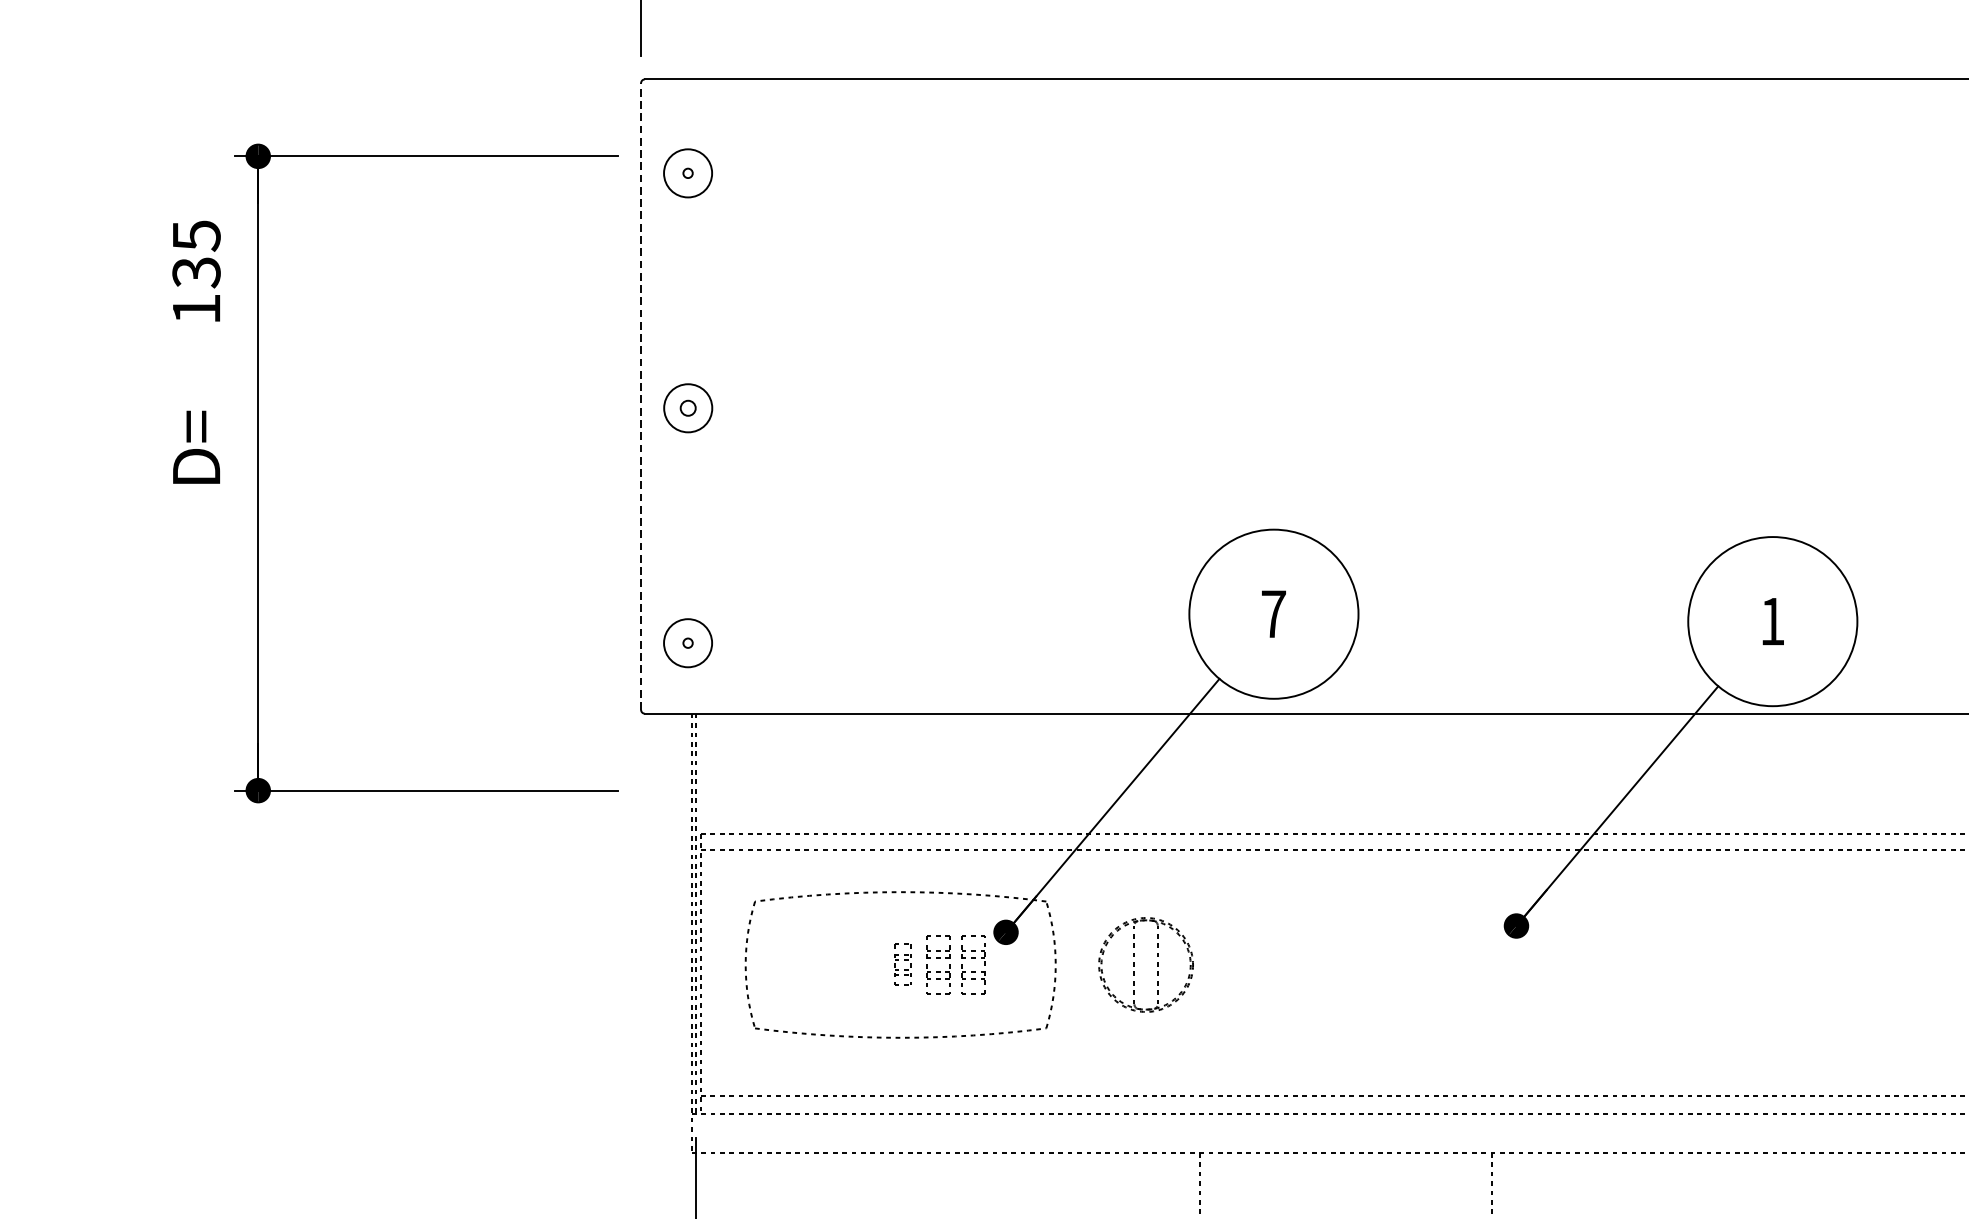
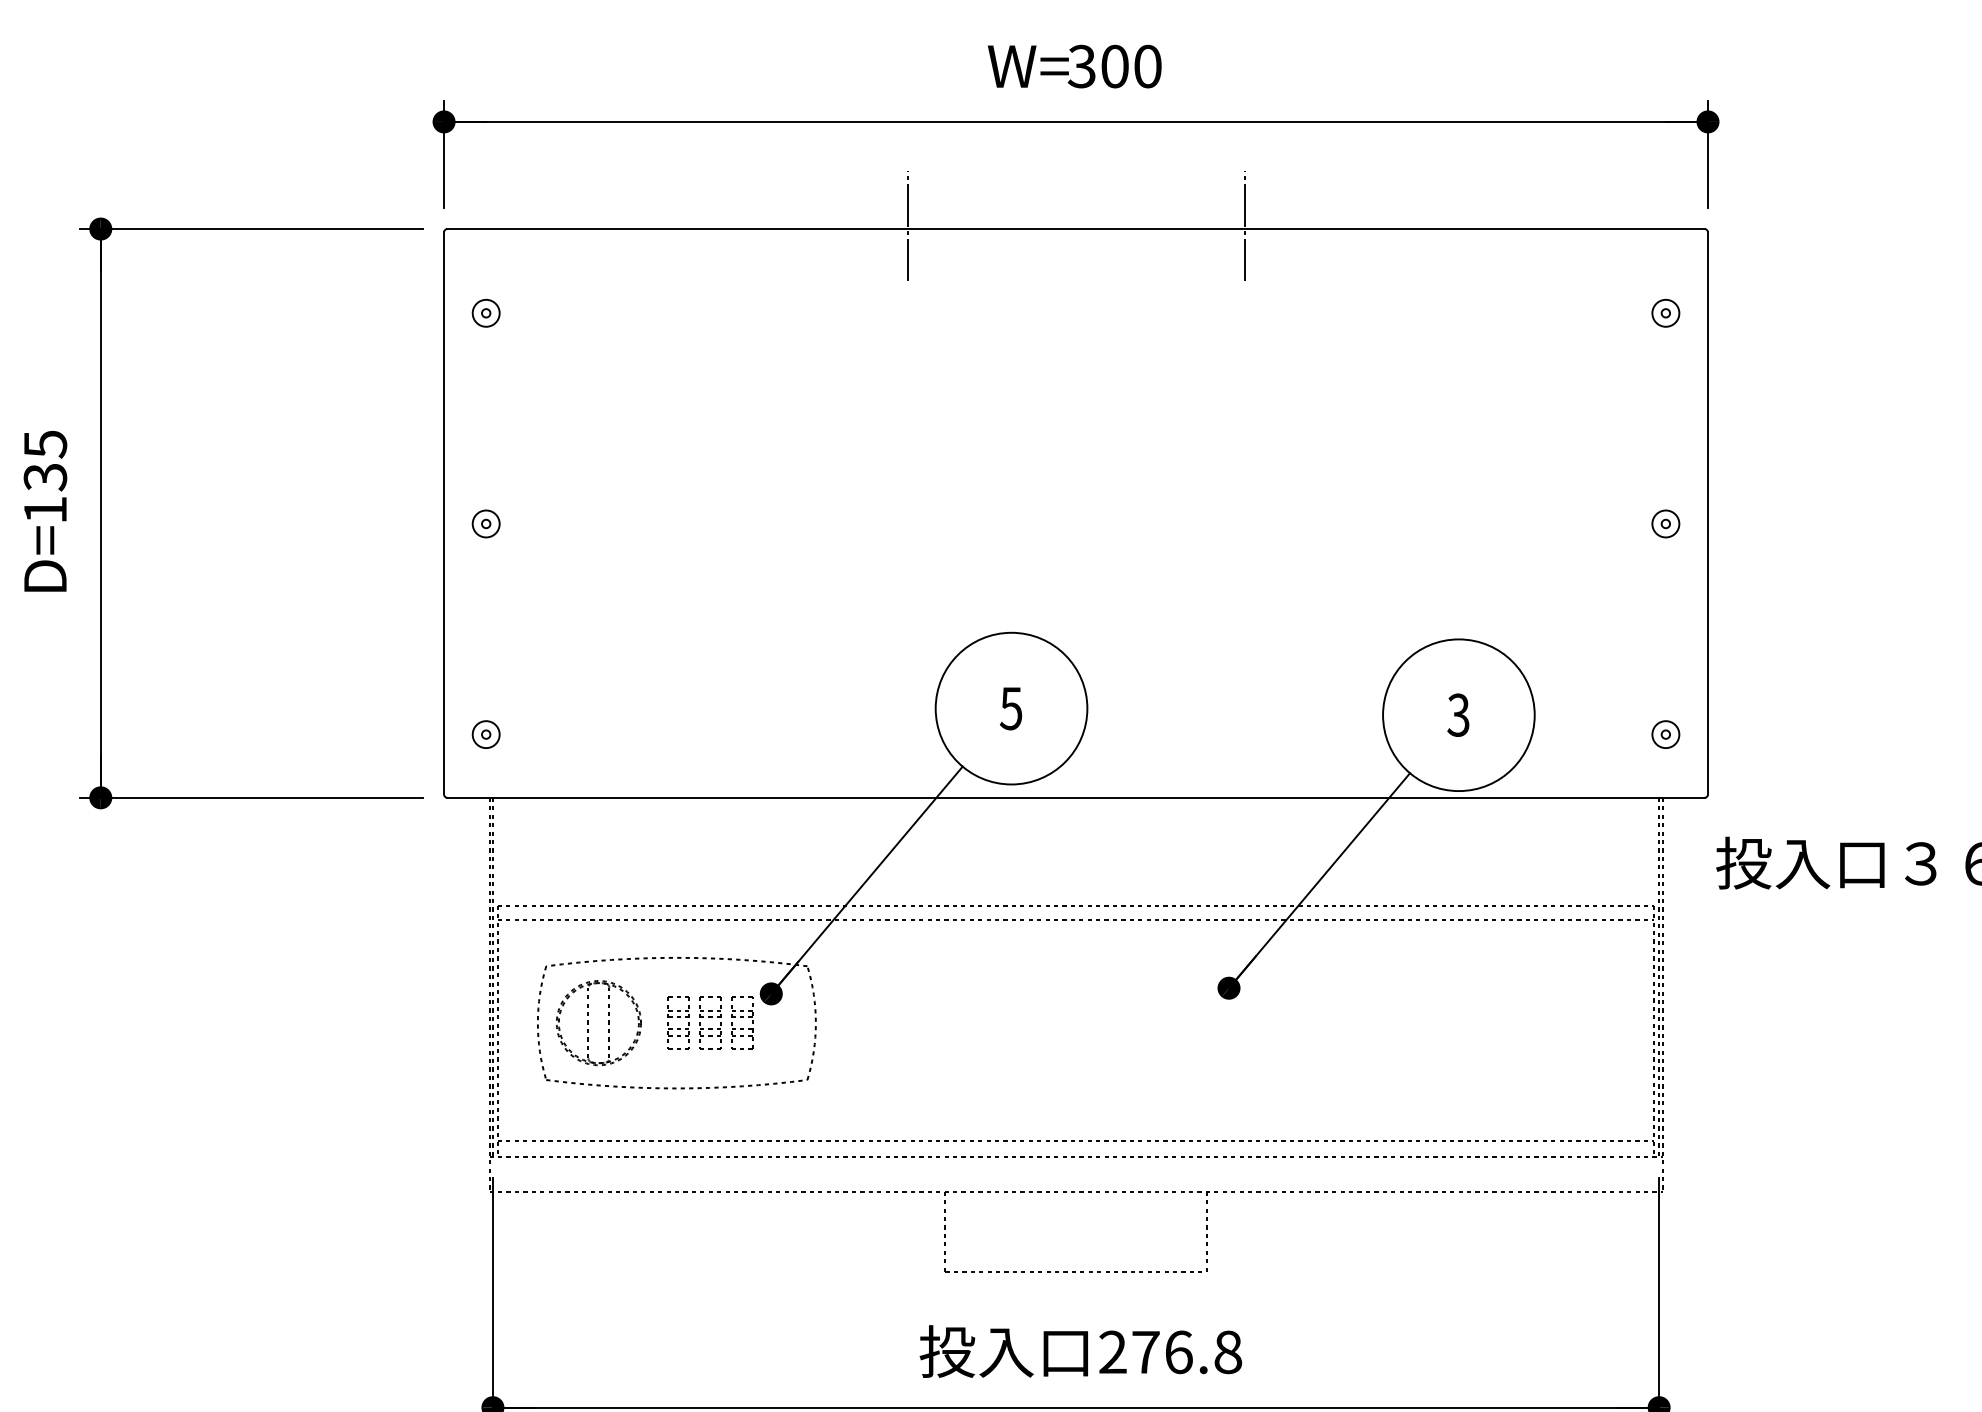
line: (1157, 76) -> (907, 226), added
line: (1533, 76) -> (1244, 226), added
circle: (687, 172) -> (485, 312), size x0.62
text: (196, 271) -> (45, 476), moved
line: (641, 395) -> (444, 512), dashed -> solid
part: (687, 407) -> (485, 523), size x0.62
part: (259, 473) -> (101, 513), moved
text: (1273, 614) -> (1011, 708), 7 -> 5
text: (1772, 620) -> (1458, 714), 1 -> 3
circle: (687, 643) -> (485, 734), size x0.62
part: (902, 964) -> (678, 1022), size x1.43
part: (1134, 965) -> (588, 1023), moved

